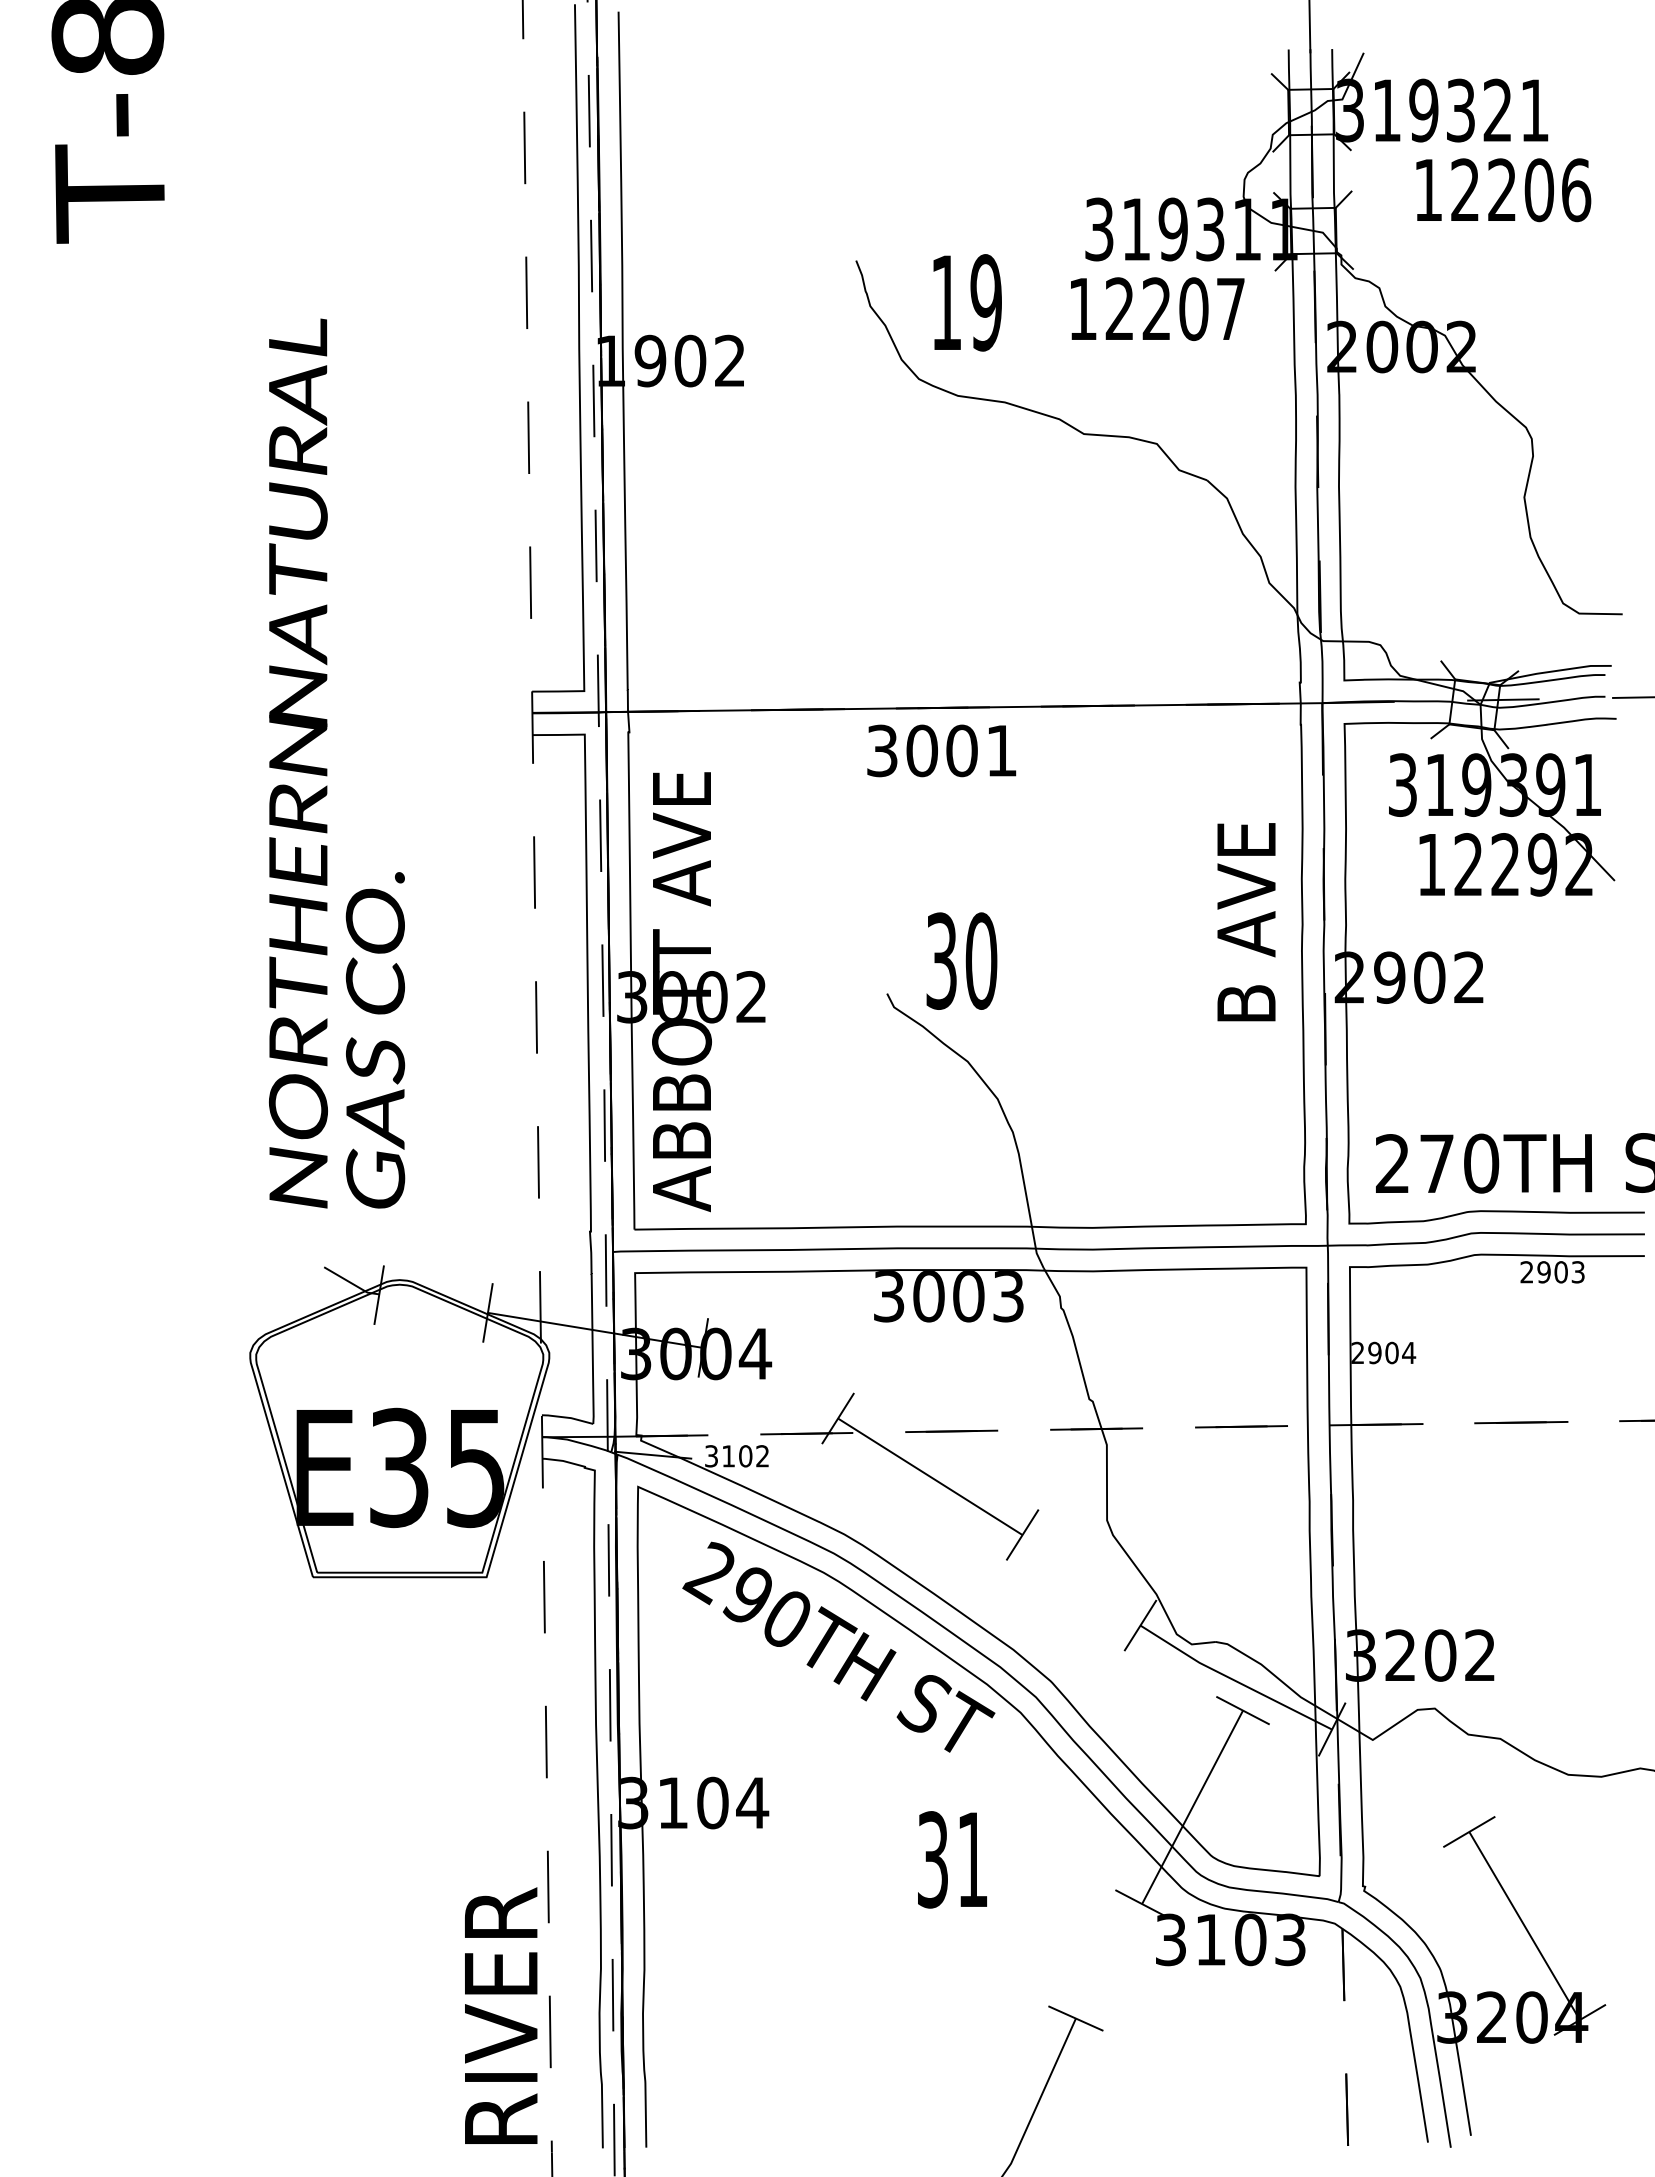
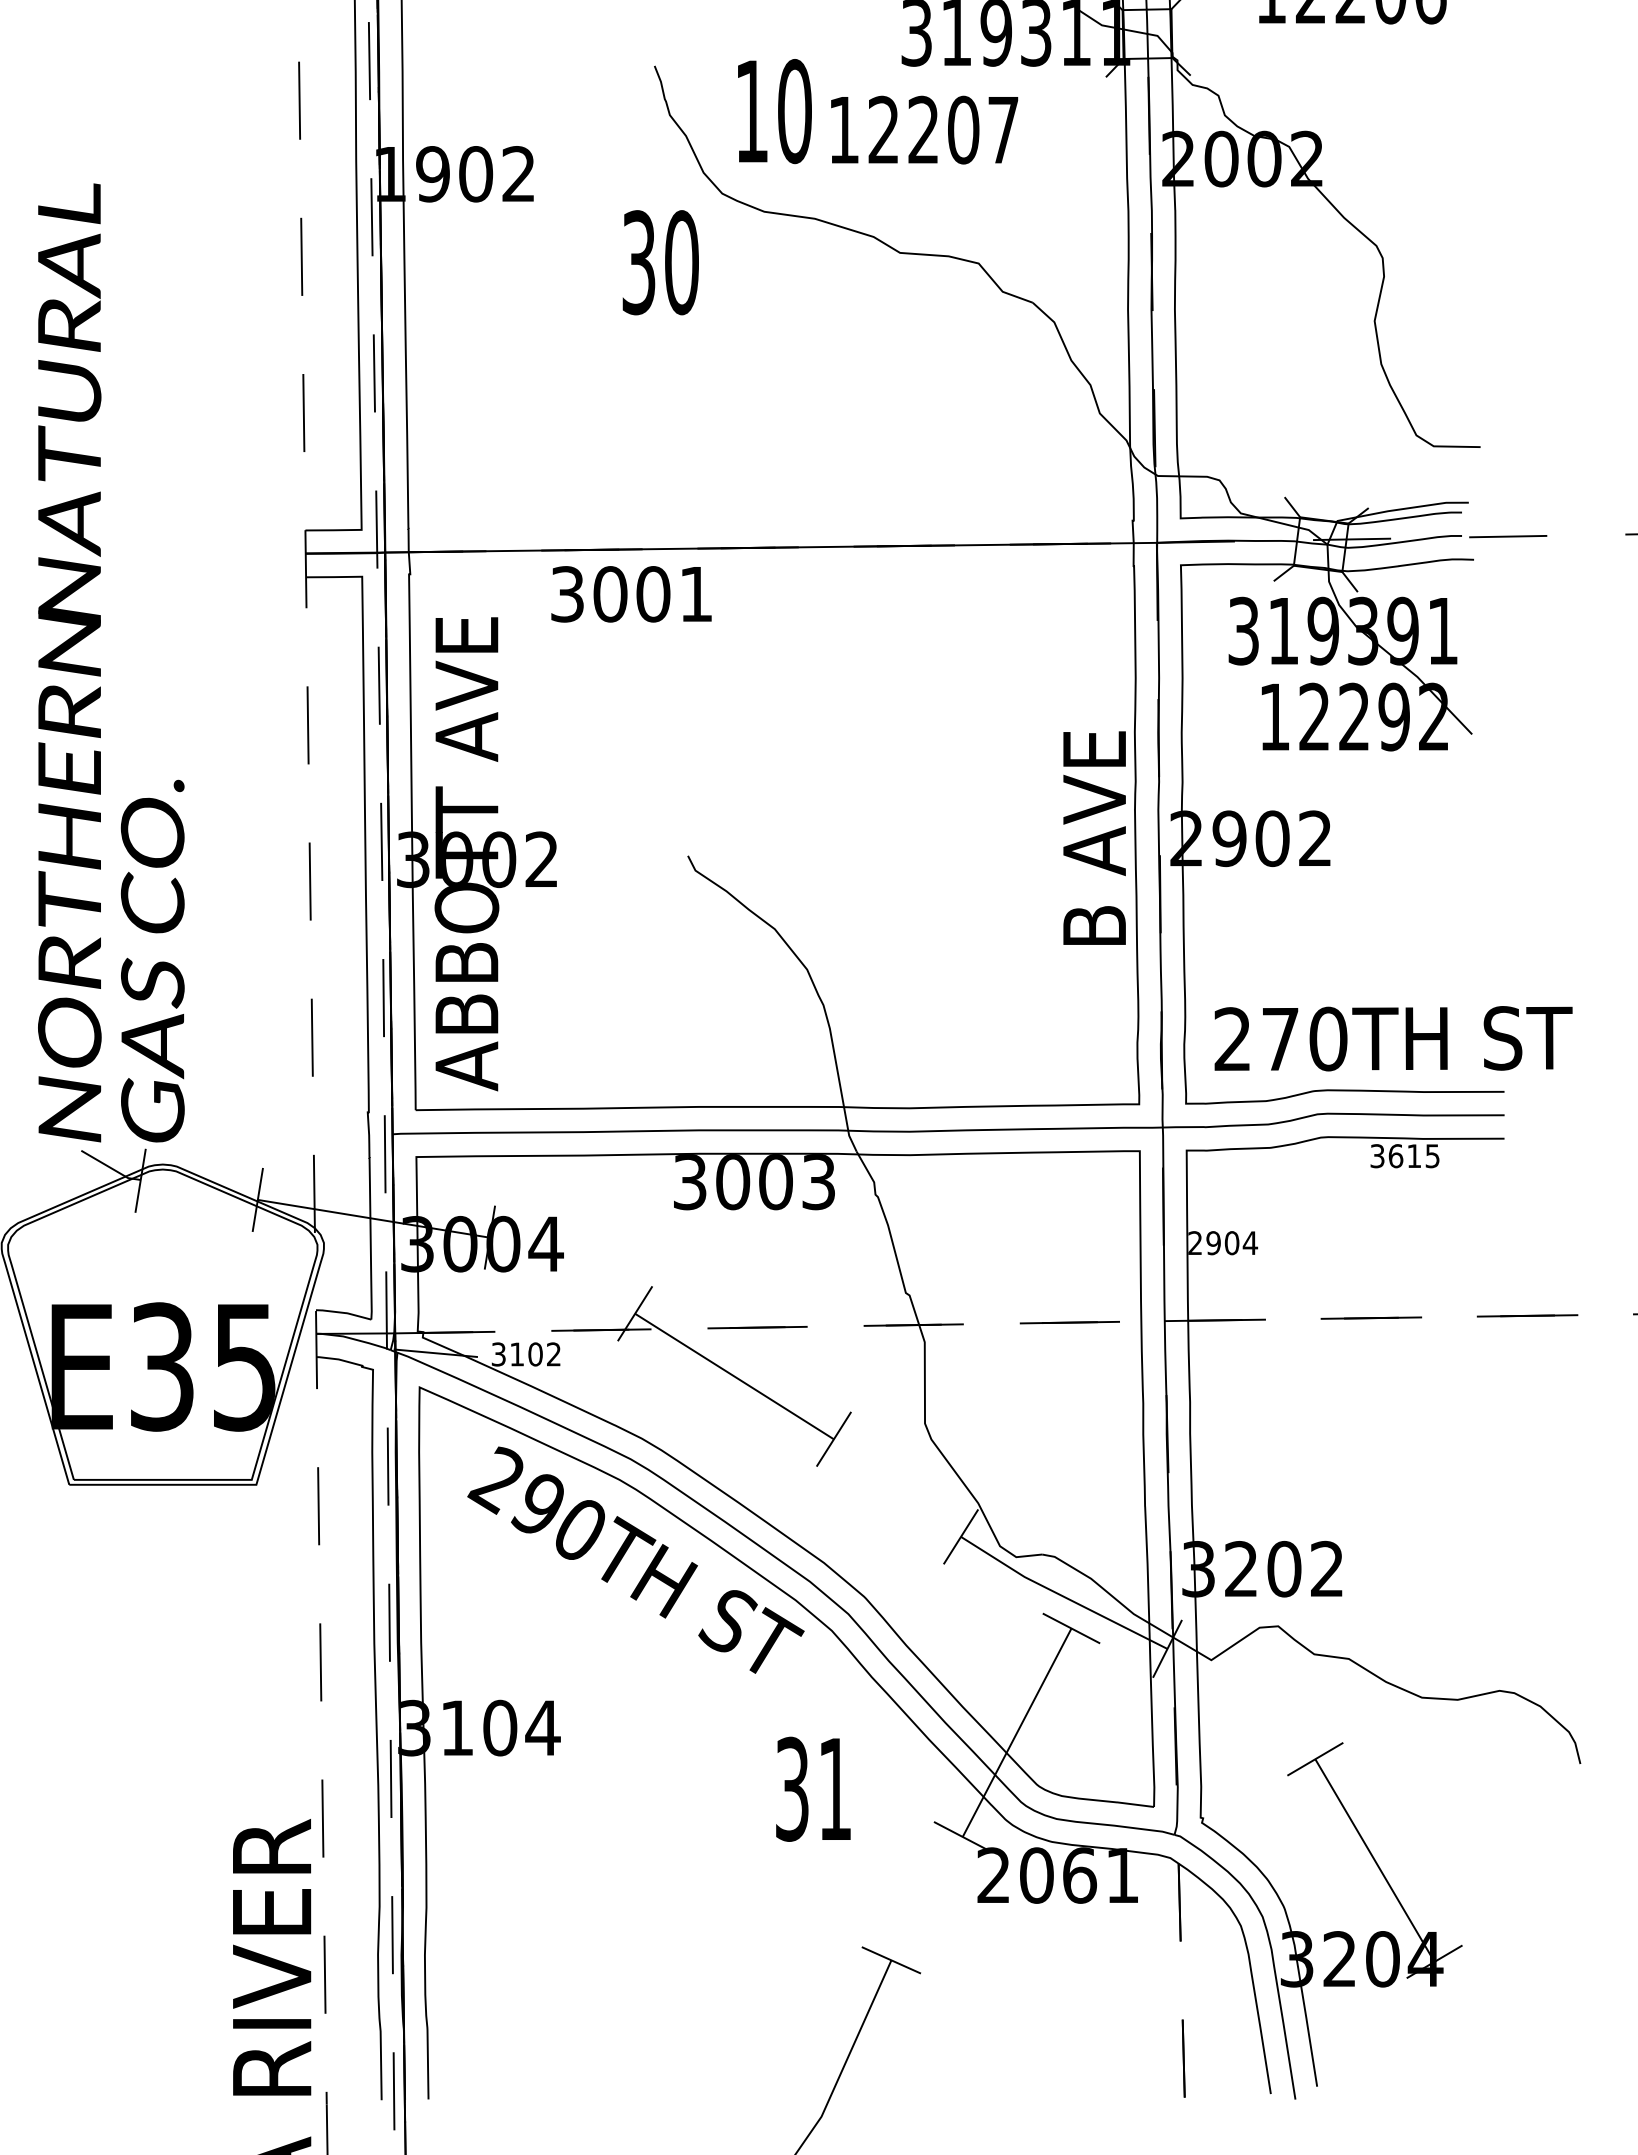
text: (986, 302) -> (795, 111), 19 -> 10
text: (1157, 308) -> (924, 129), moved
text: (941, 750) -> (631, 593), moved
text: (337, 763) -> (111, 662), moved
text: (1246, 922) -> (1094, 838), moved
text: (961, 960) -> (660, 261), moved
text: (1552, 1272) -> (1404, 1156), 2903 -> 3615
text: (952, 1859) -> (813, 1788), moved
text: (1230, 1939) -> (1058, 1875), 3103 -> 2061

